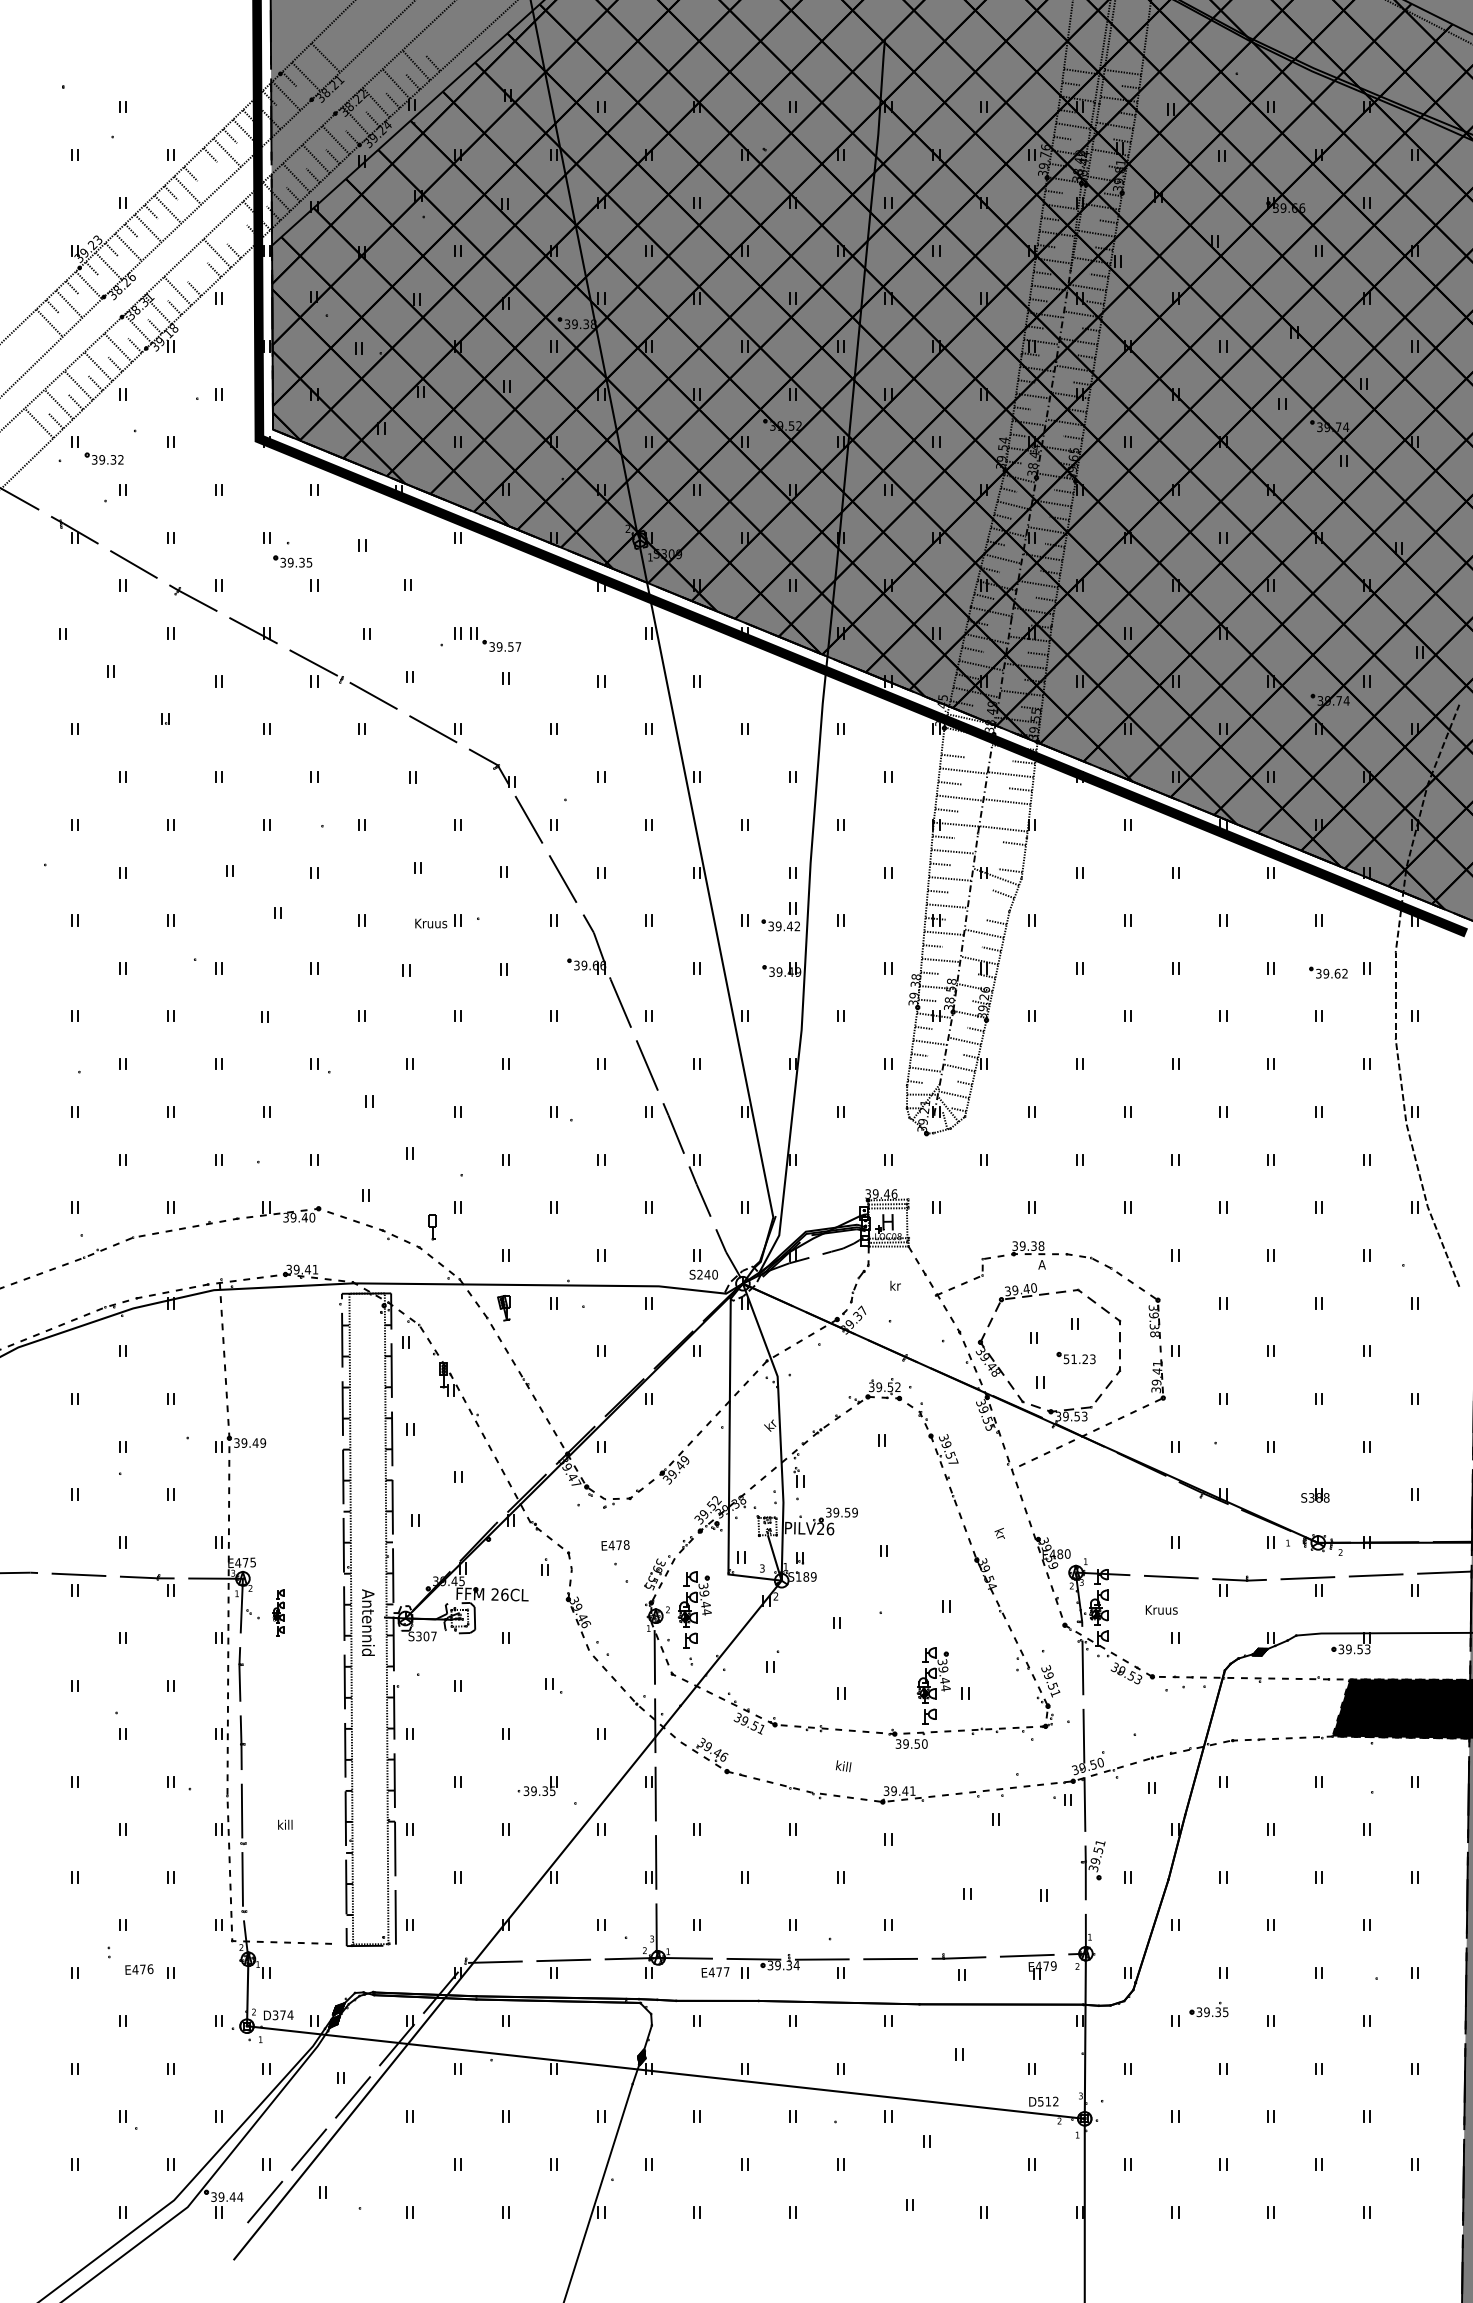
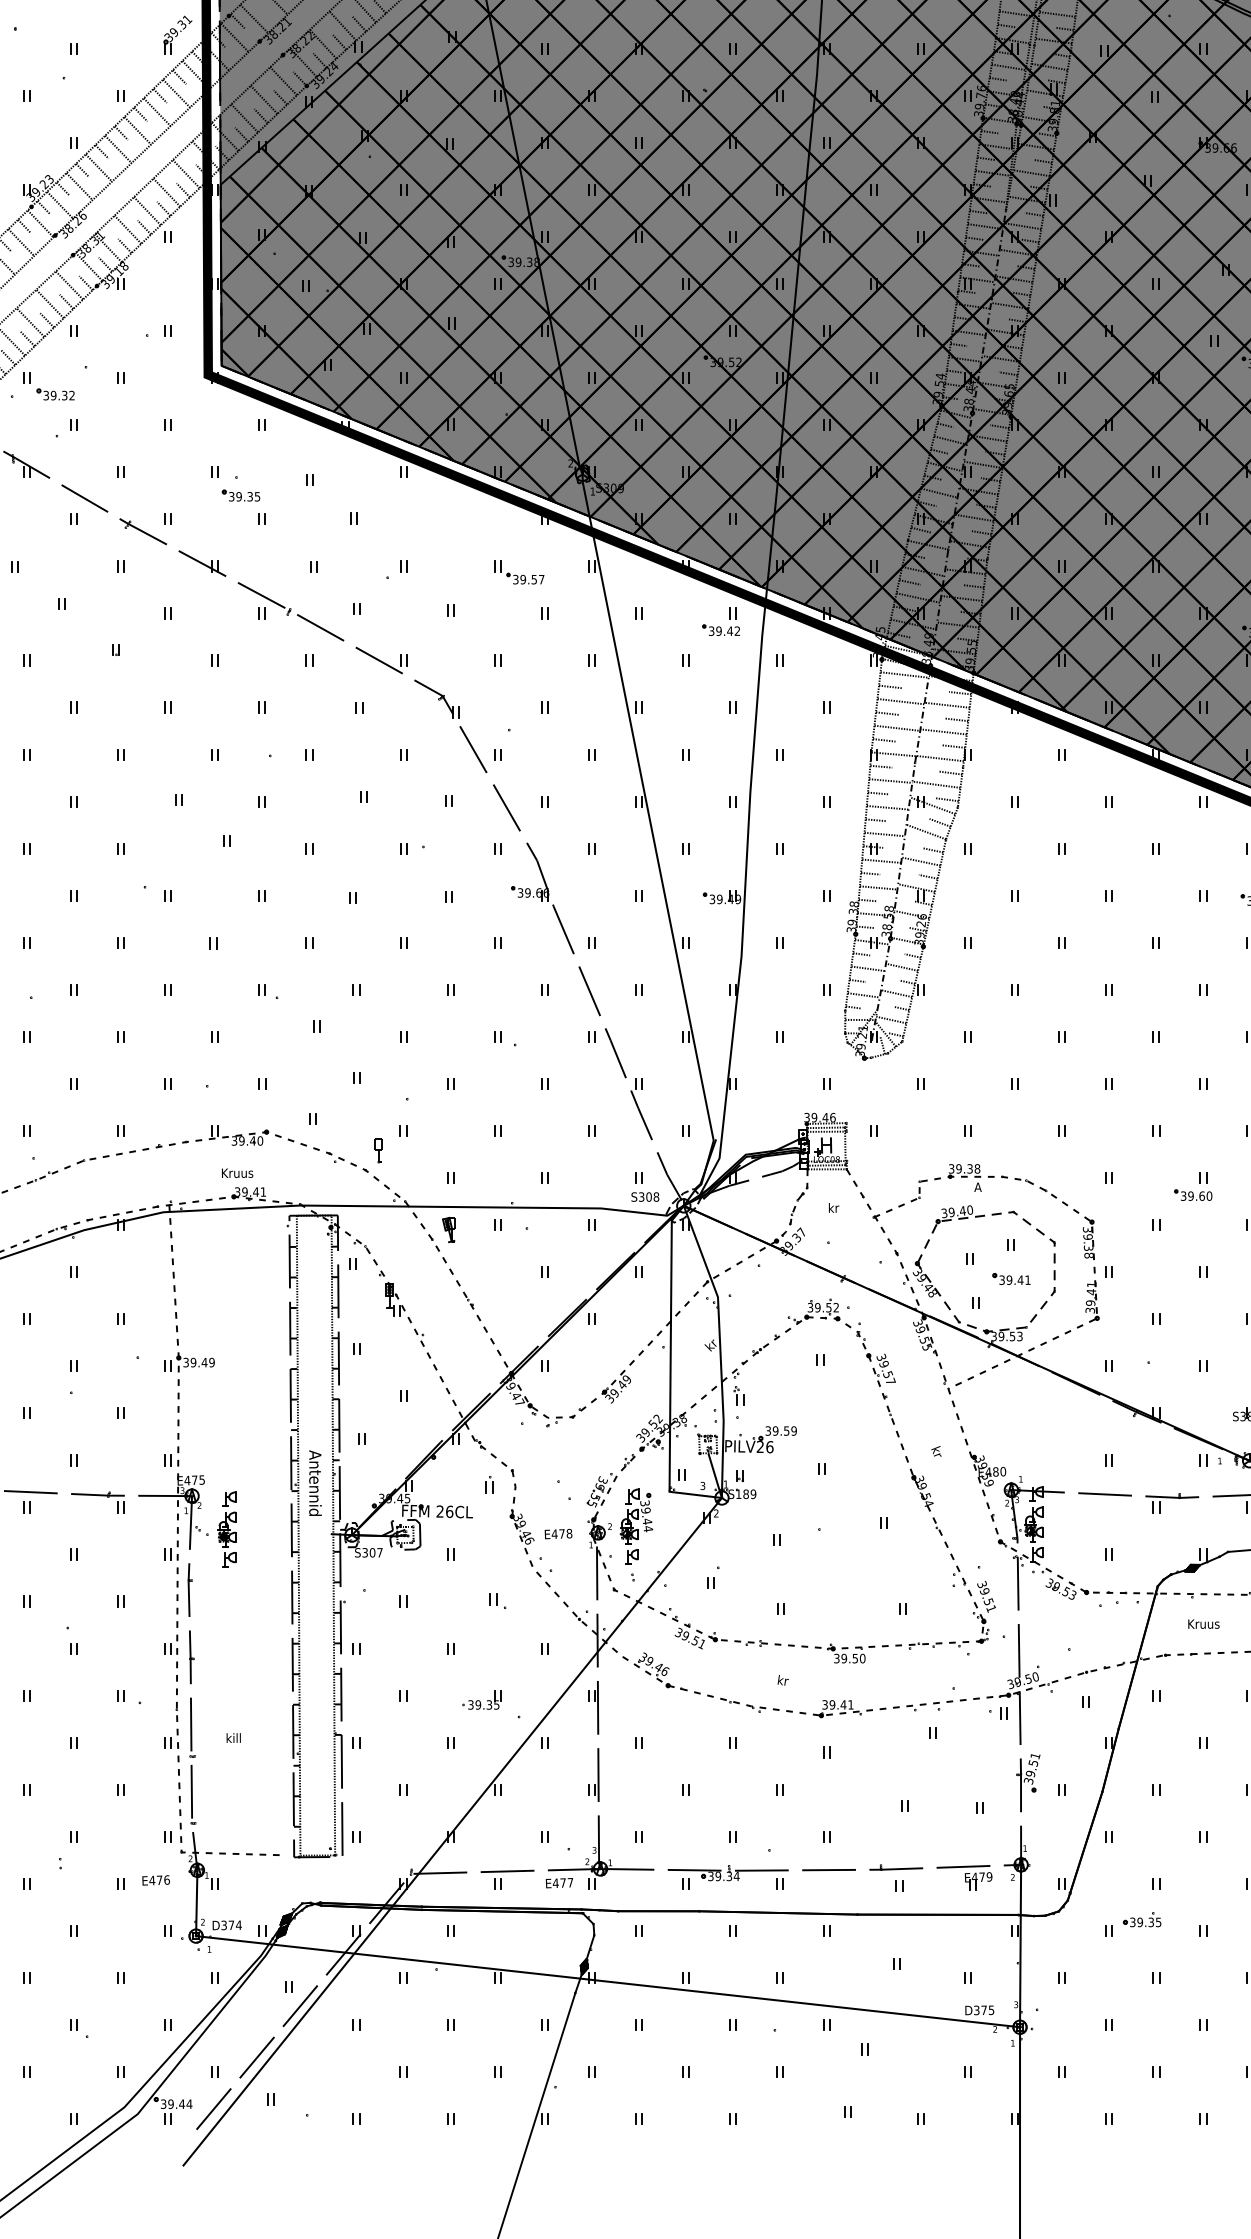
part: (228, 92) -> (177, 34), added
line: (207, 171) -> (157, 112), added
line: (236, 234) -> (185, 173), added
line: (197, 272) -> (147, 211), added
part: (495, 639) -> (519, 572), moved
line: (966, 743) -> (903, 674), added
line: (1017, 816) -> (953, 746), added
line: (999, 855) -> (936, 784), added
line: (989, 903) -> (926, 831), added
part: (780, 916) -> (720, 621), moved
text: (431, 923) -> (237, 1173), moved
part: (1260, 1272) -> (1192, 1194), added
text: (707, 1274) -> (648, 1196), S240 -> S308
text: (1079, 1359) -> (1014, 1280), 51.23 -> 39.41
text: (615, 1545) -> (558, 1534), moved
text: (1161, 1609) -> (1203, 1623), moved
part: (278, 1612) -> (227, 1529), size x1.67
text: (368, 1622) -> (315, 1483), moved
part: (933, 1685) -> (871, 1601), removed
text: (843, 1766) -> (782, 1680), kill -> kr
text: (139, 1969) -> (156, 1880), moved
text: (715, 1972) -> (559, 1883), moved
text: (1048, 2101) -> (984, 2010), D512 -> D375

